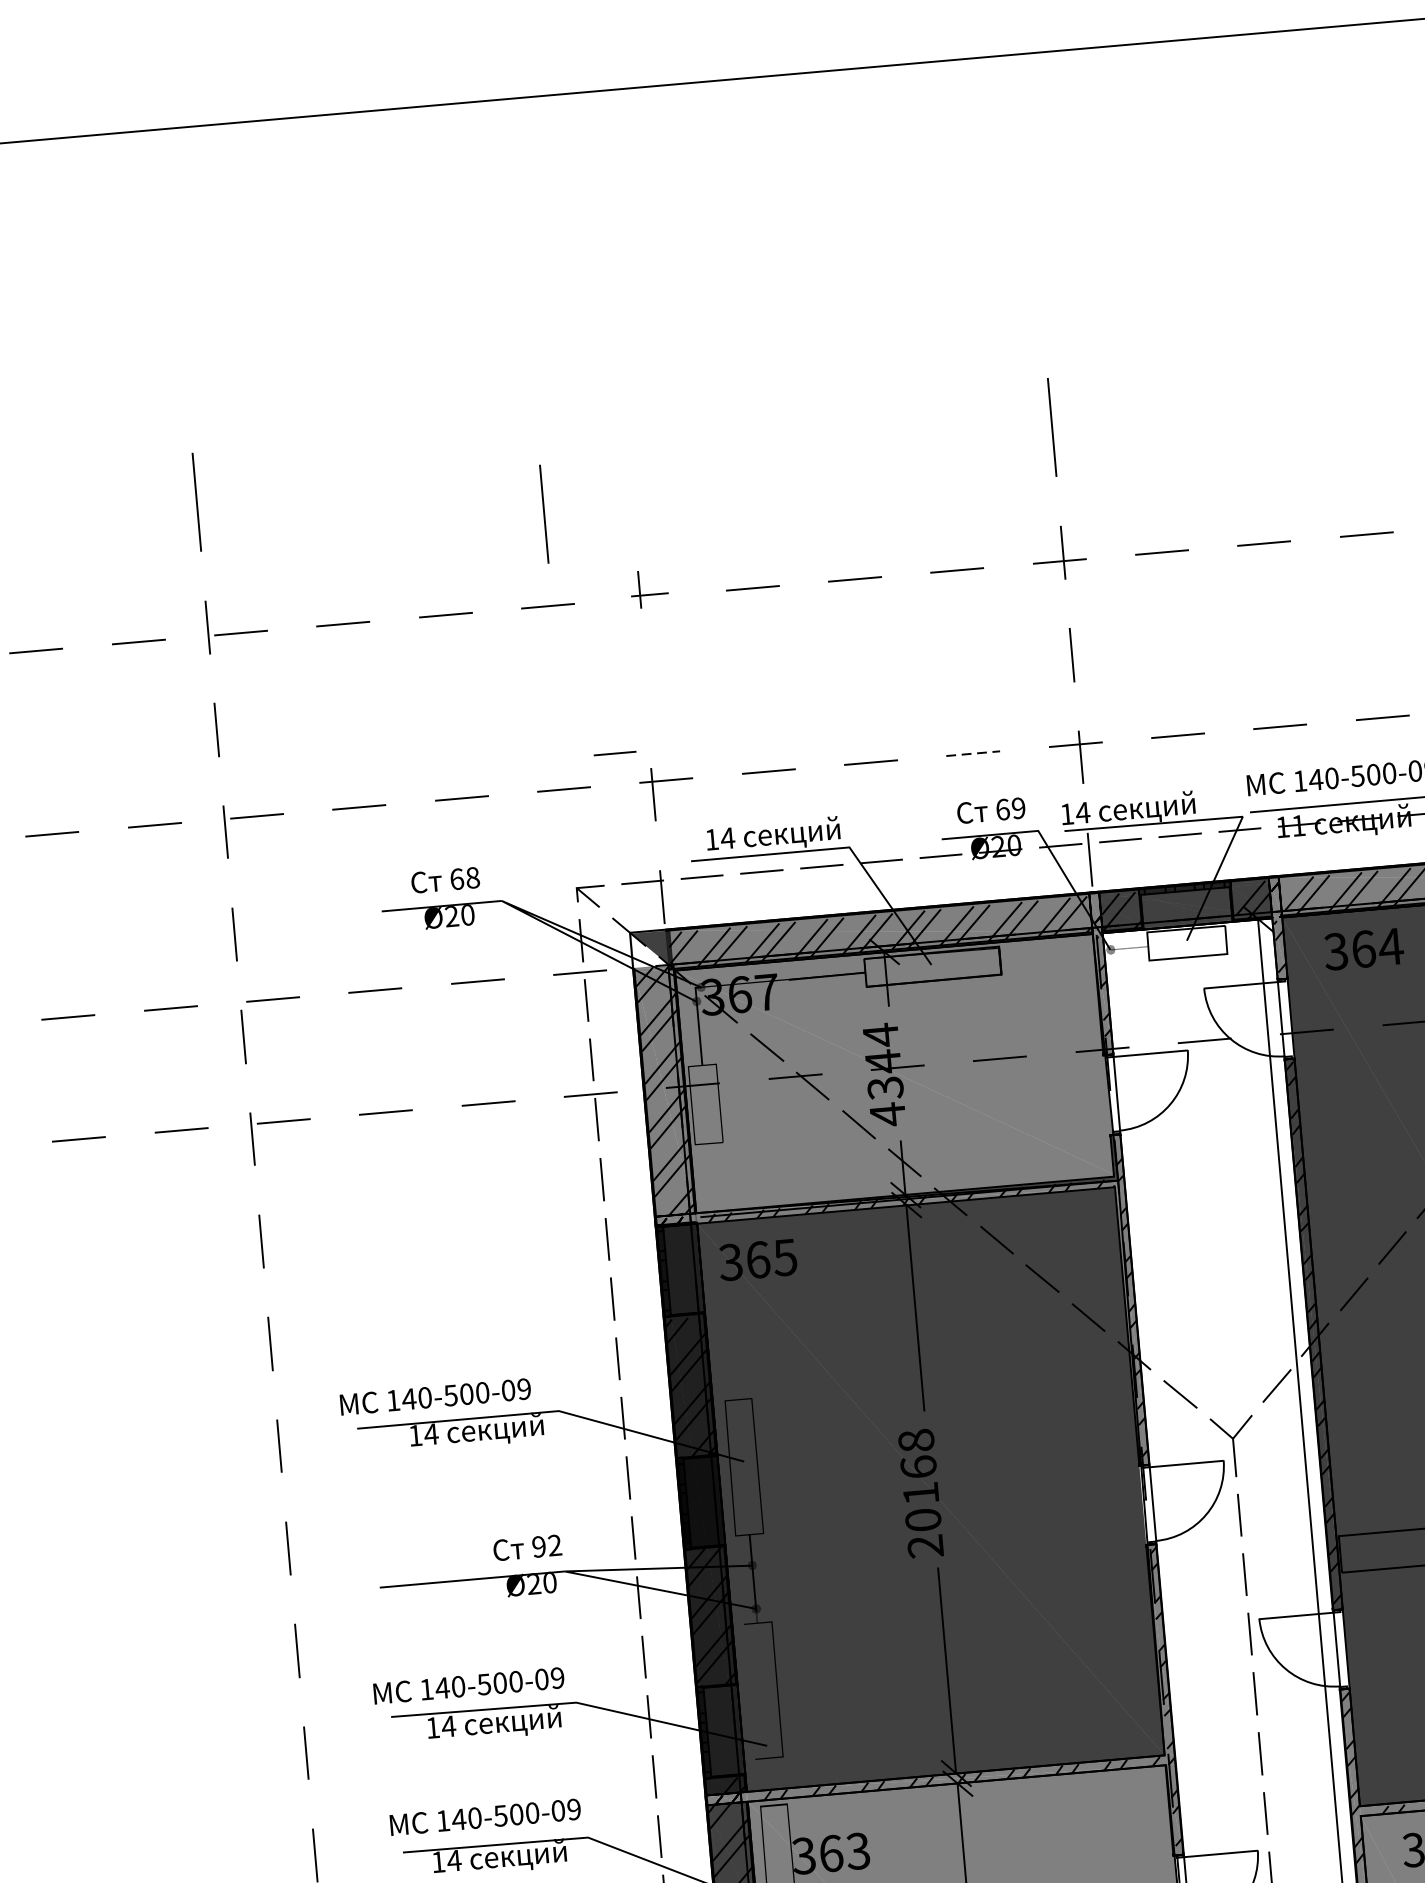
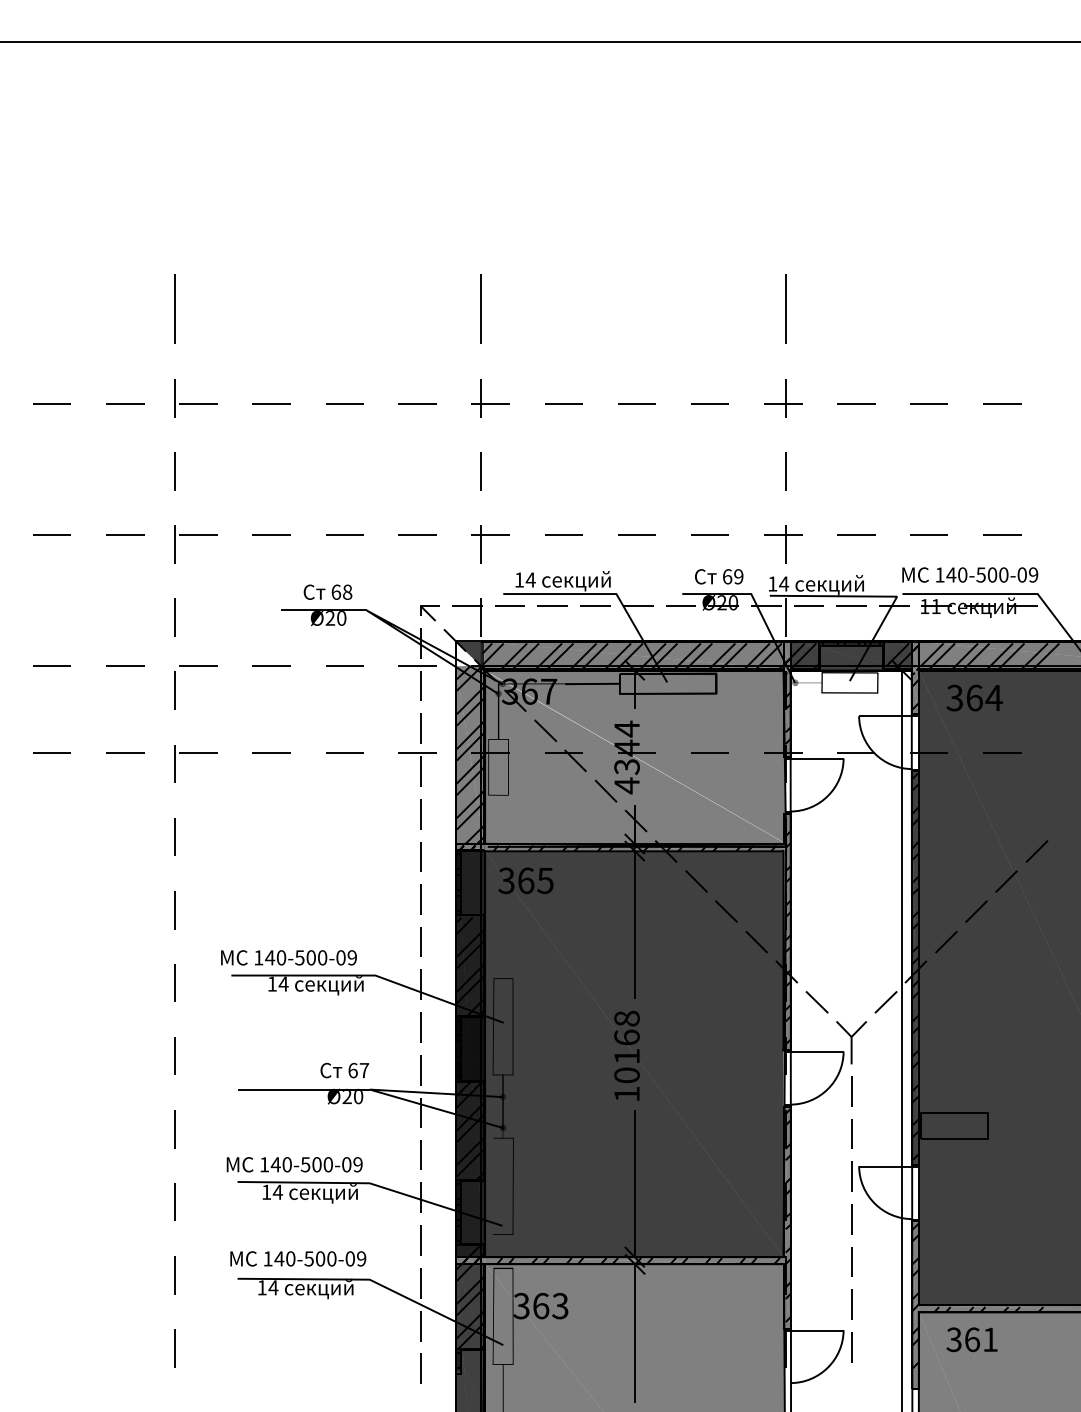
line: (543, 513) -> (480, 308), moved
part: (649, 589) -> (490, 398), size x1.43
line: (644, 692) -> (480, 471), added
line: (614, 753) -> (455, 512), removed
line: (974, 753) -> (710, 535), dashed -> solid
text: (924, 1545) -> (626, 1093), 20168 -> 10168
text: (546, 1546) -> (358, 1070), 92 -> 67

